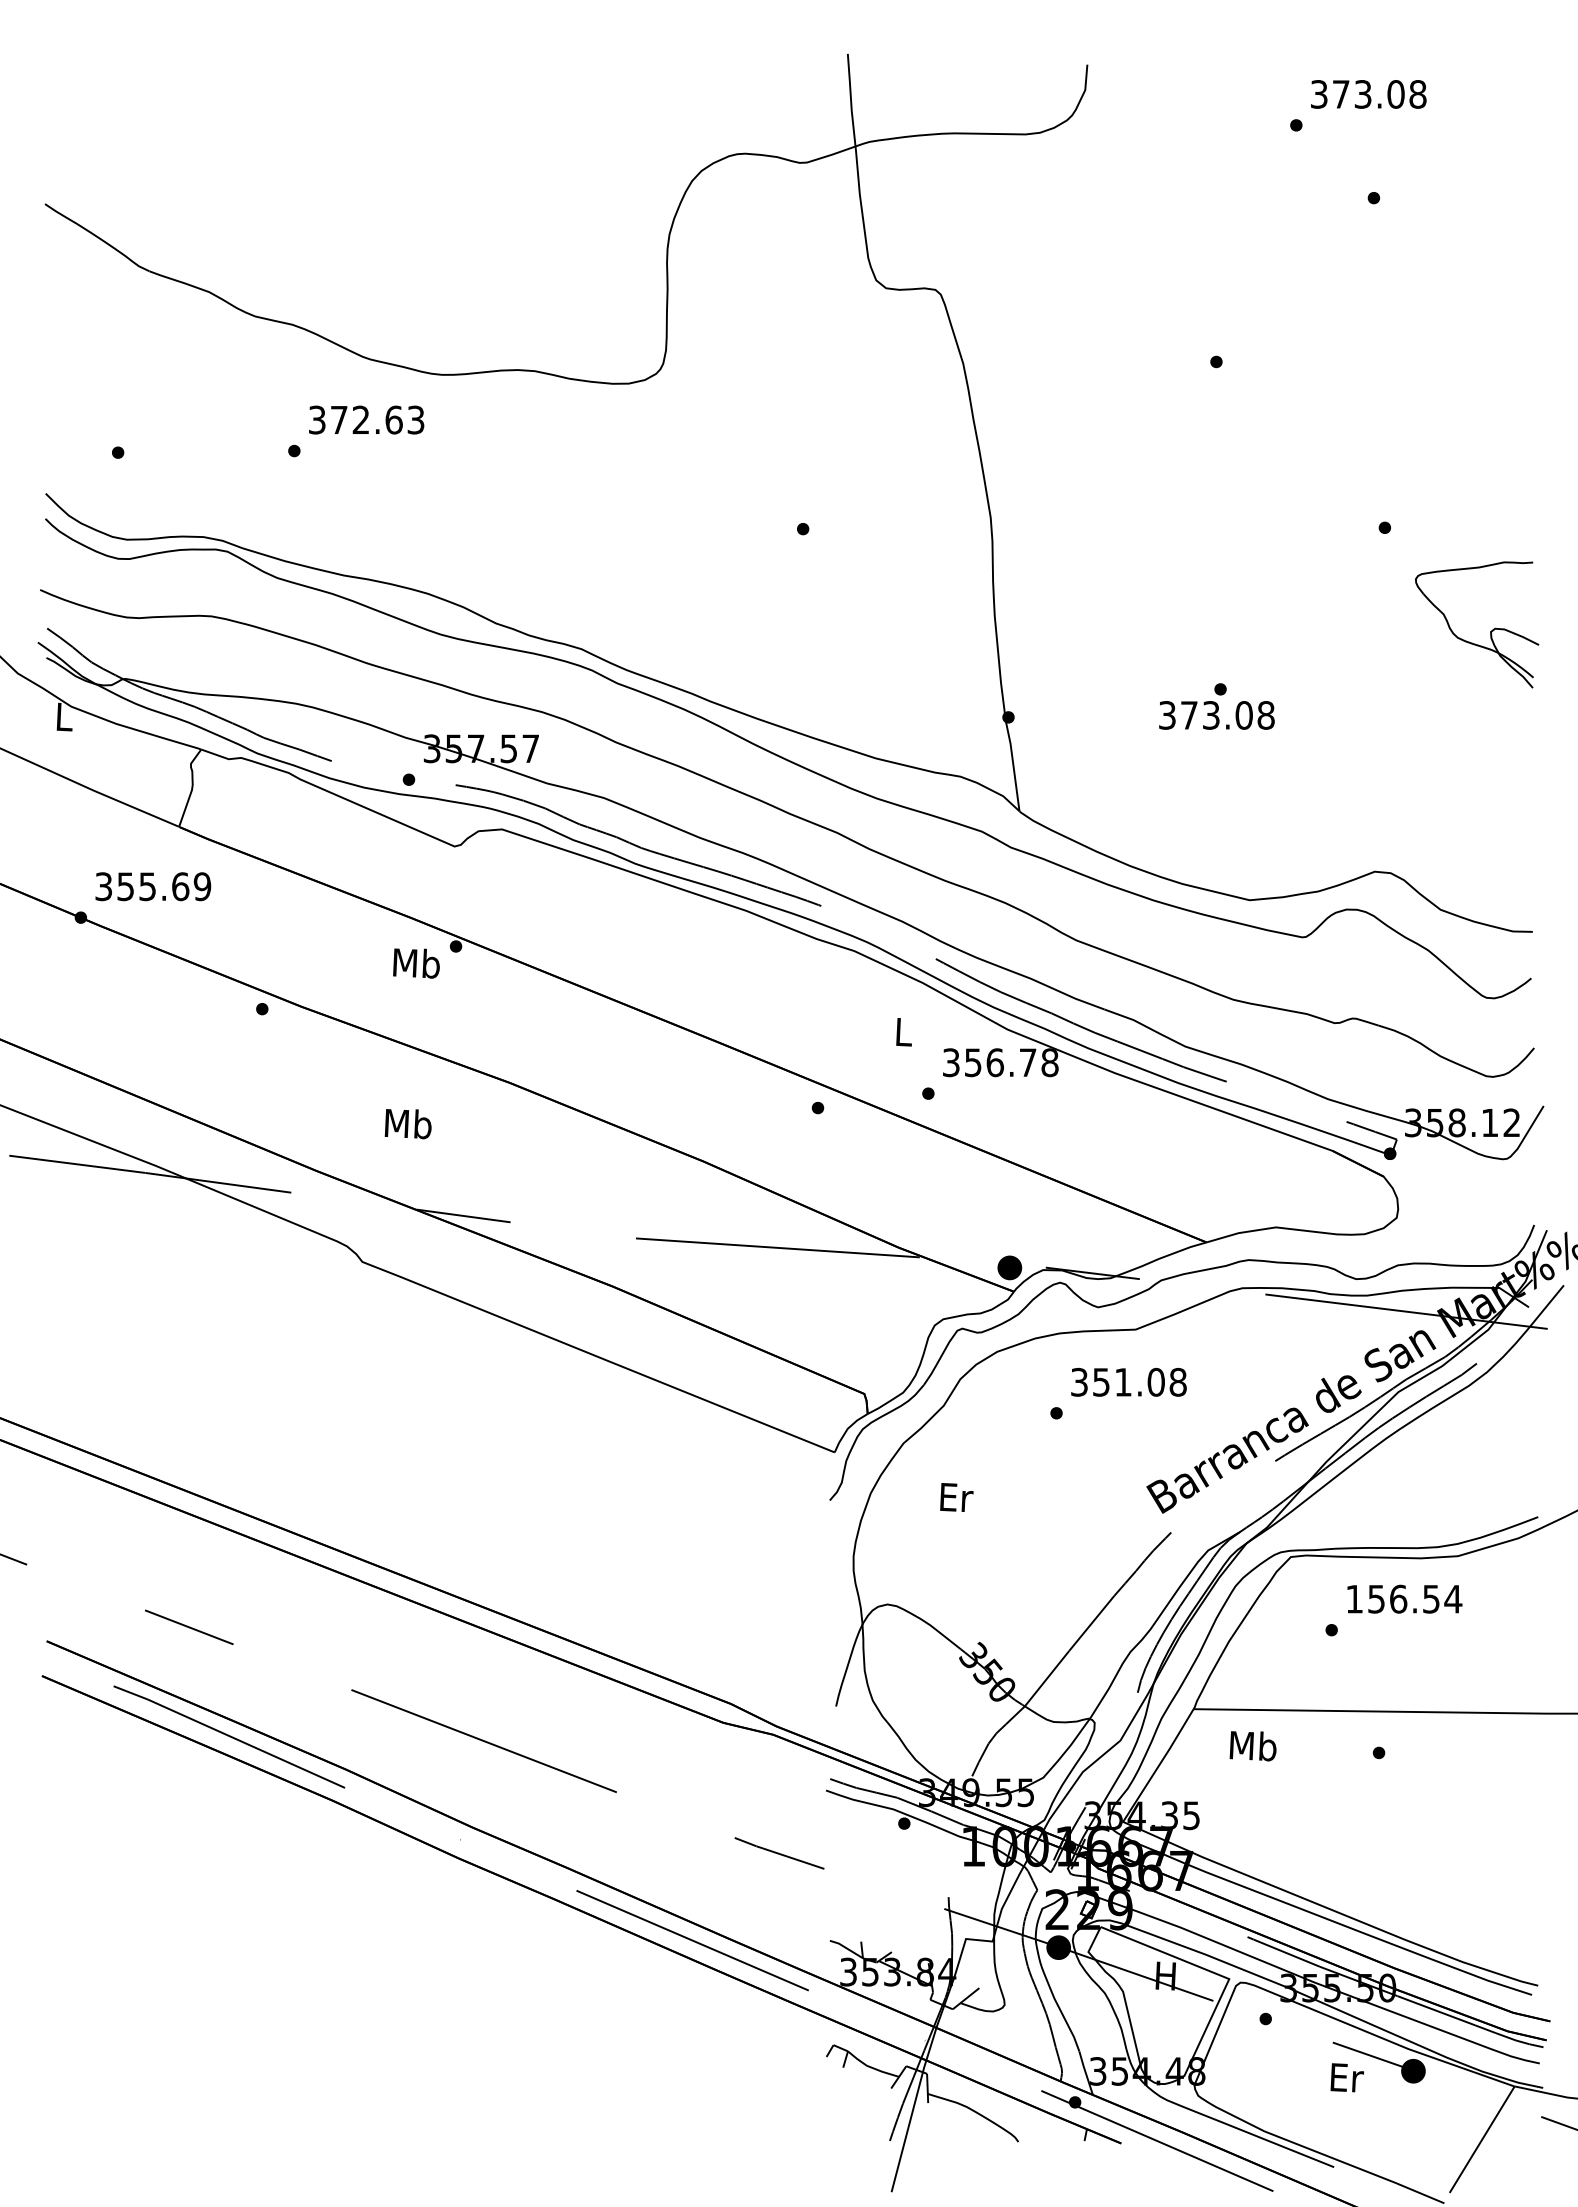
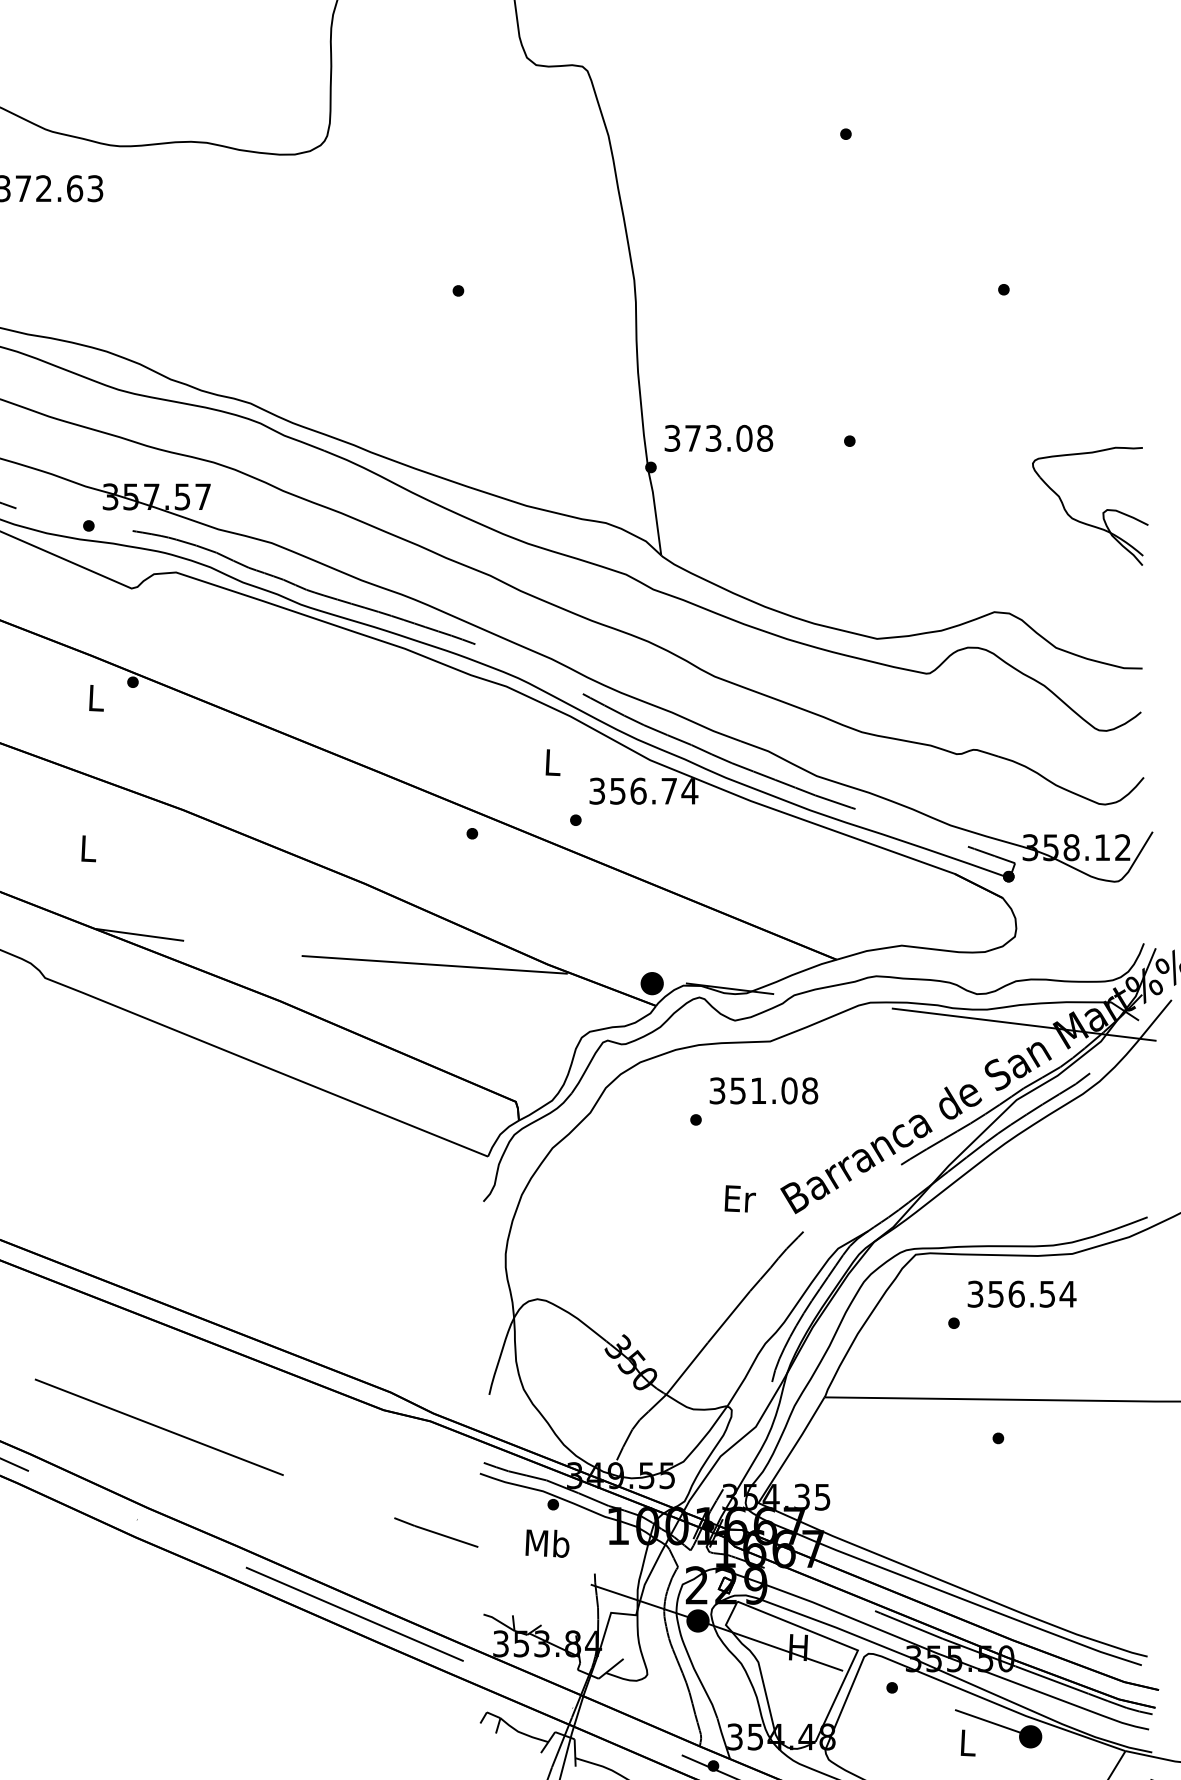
part: (1490, 631) -> (1102, 512), moved
text: (1216, 715) -> (718, 438), moved
text: (416, 963) -> (95, 698), Mb -> L
text: (1049, 1062) -> (689, 791), 356.78 -> 356.74
text: (407, 1124) -> (87, 849), Mb -> L
text: (956, 1497) -> (740, 1198), moved
text: (1354, 1598) -> (975, 1293), 156.54 -> 356.54
text: (1252, 1746) -> (546, 1543), moved
text: (1347, 2077) -> (968, 1742), Er -> L

